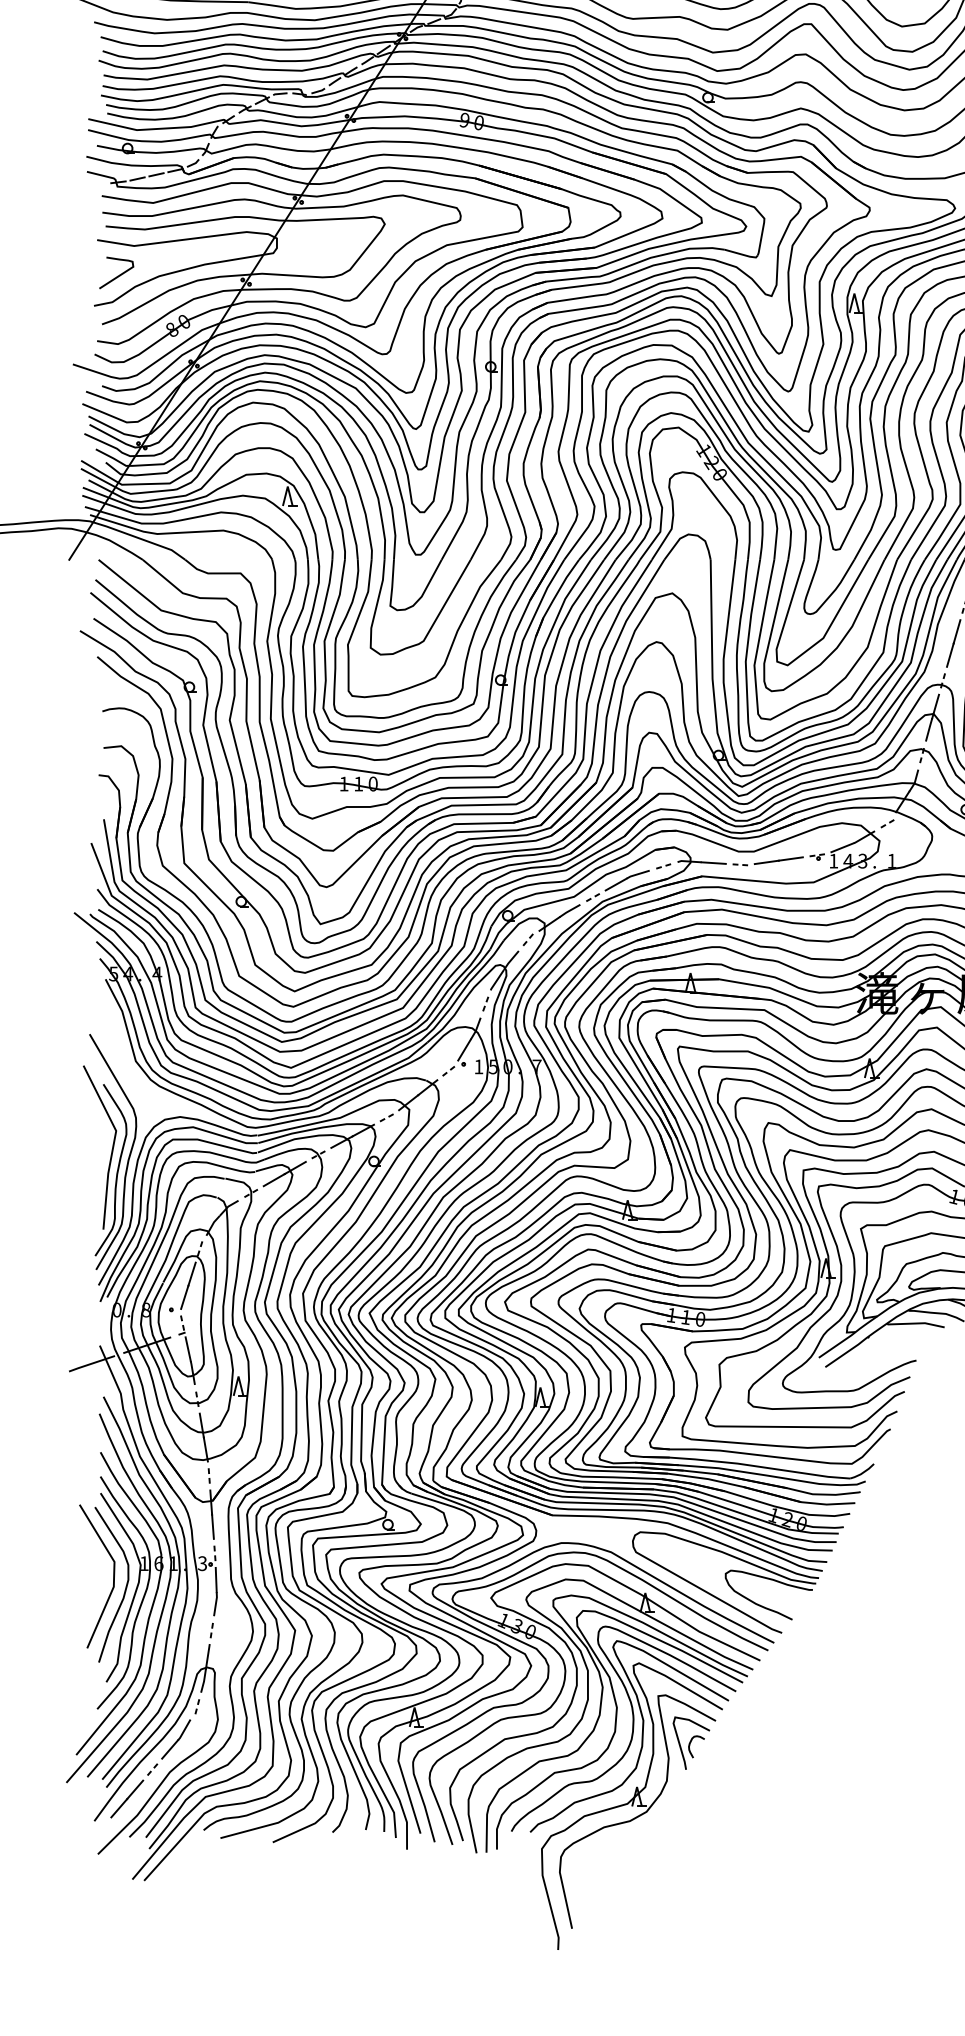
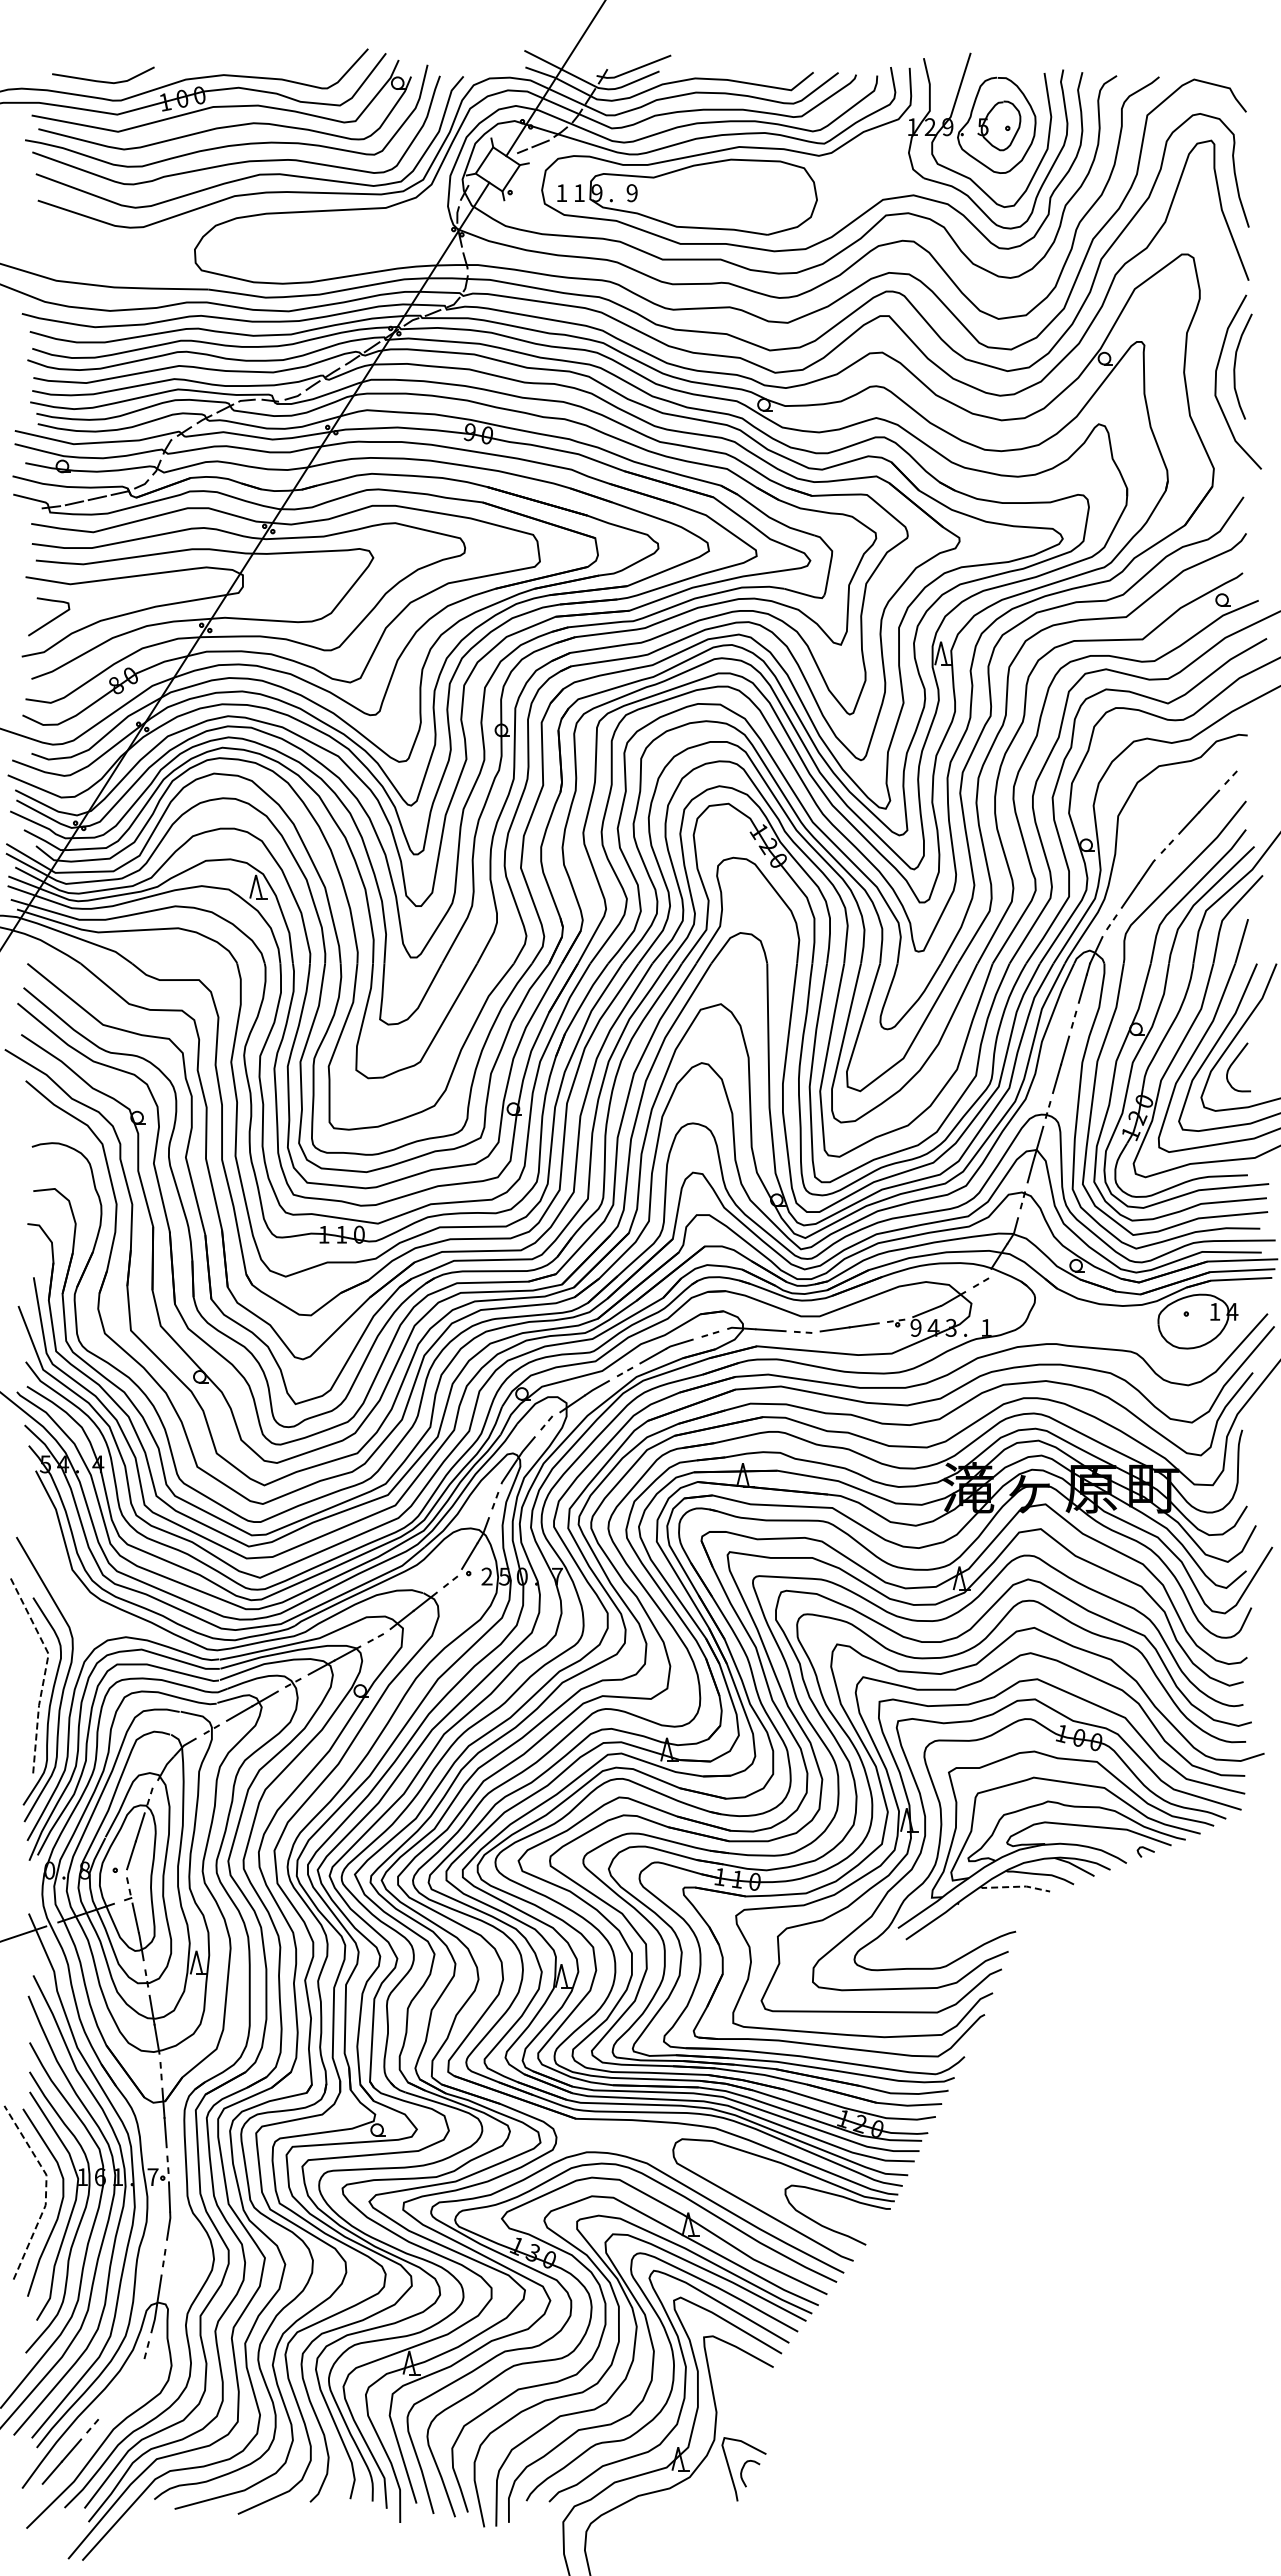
text: (833, 860) -> (915, 1327), 1 -> 9
text: (478, 1066) -> (486, 1576), 1 -> 2
line: (113, 1143) -> (45, 1669), solid -> dashed
line: (916, 1323) -> (1015, 1886), solid -> dashed
text: (202, 1563) -> (152, 2177), 3 -> 7
line: (114, 1573) -> (46, 2189), solid -> dashed
part: (176, 1739) -> (121, 2389), removed
part: (691, 1743) -> (743, 2469), moved

